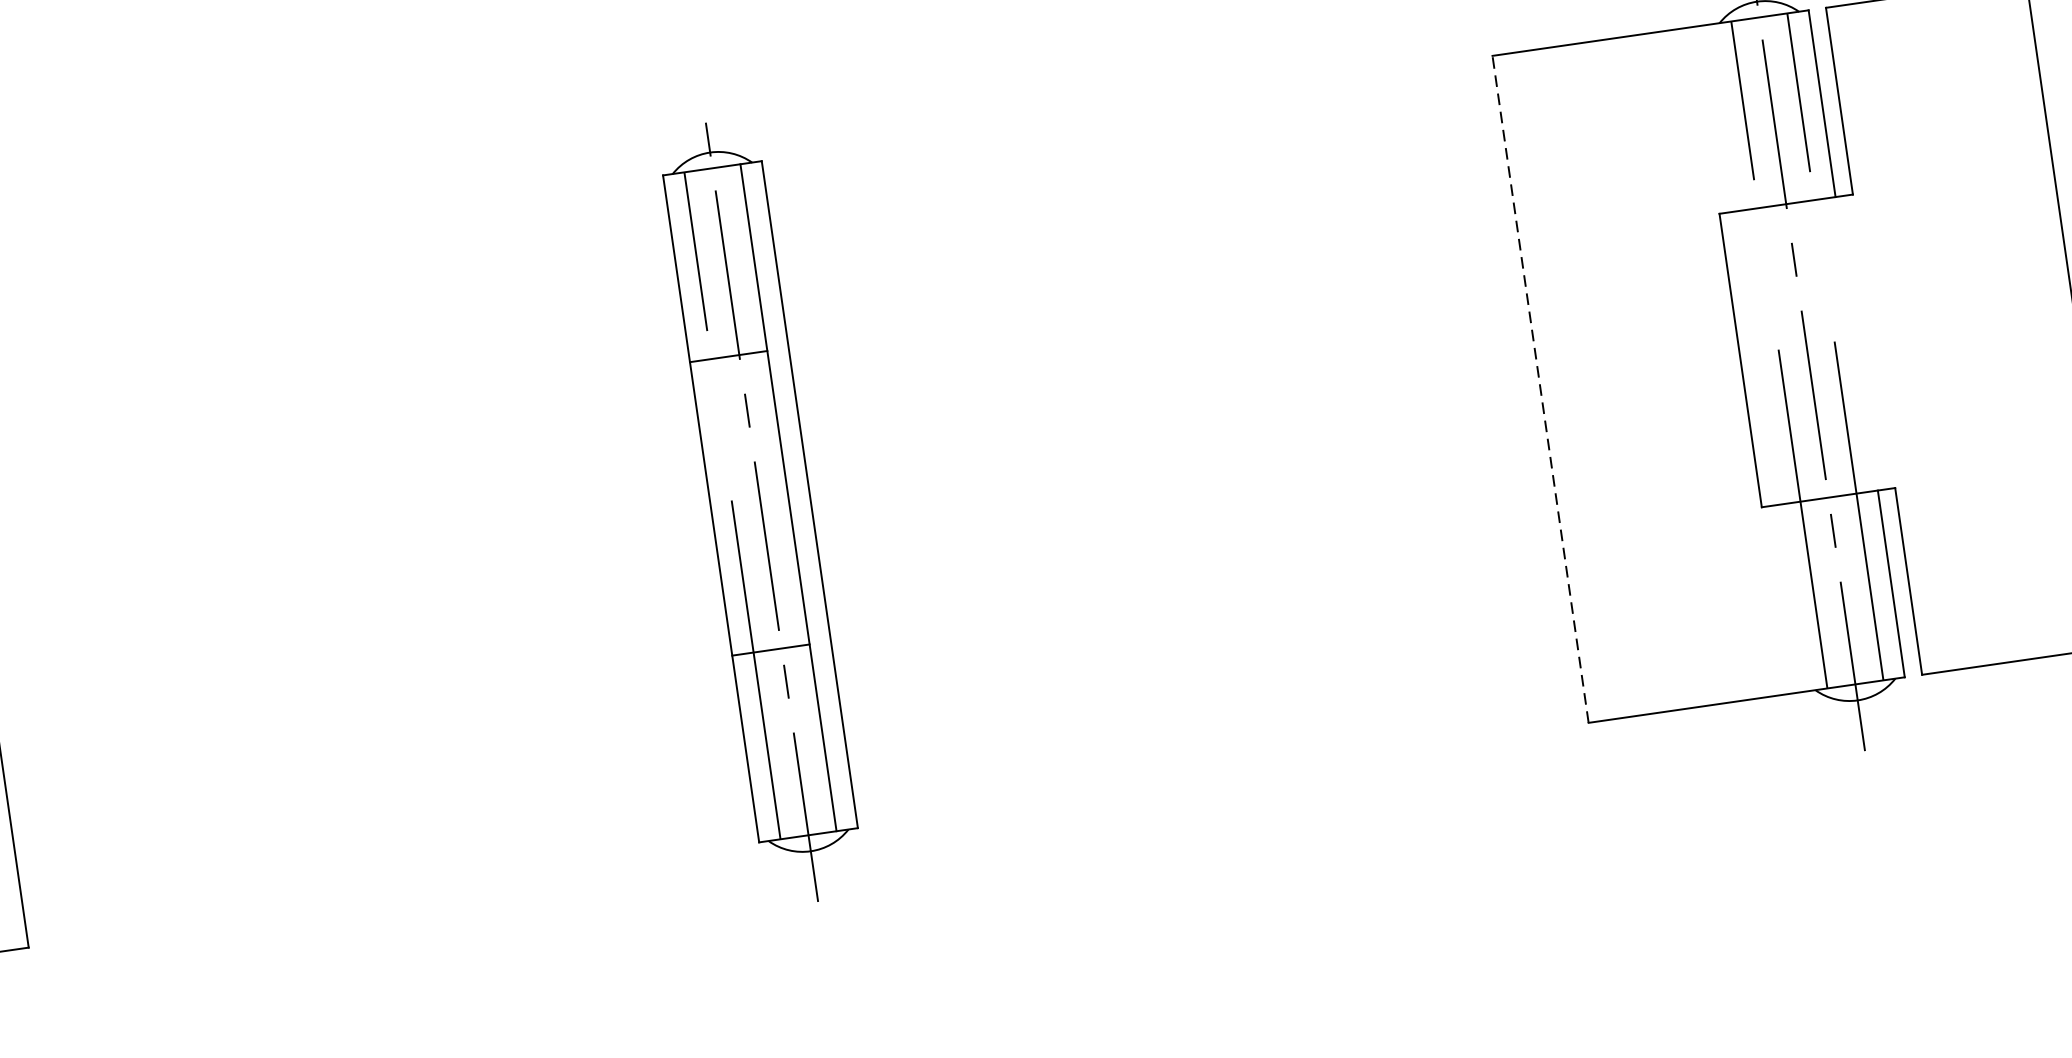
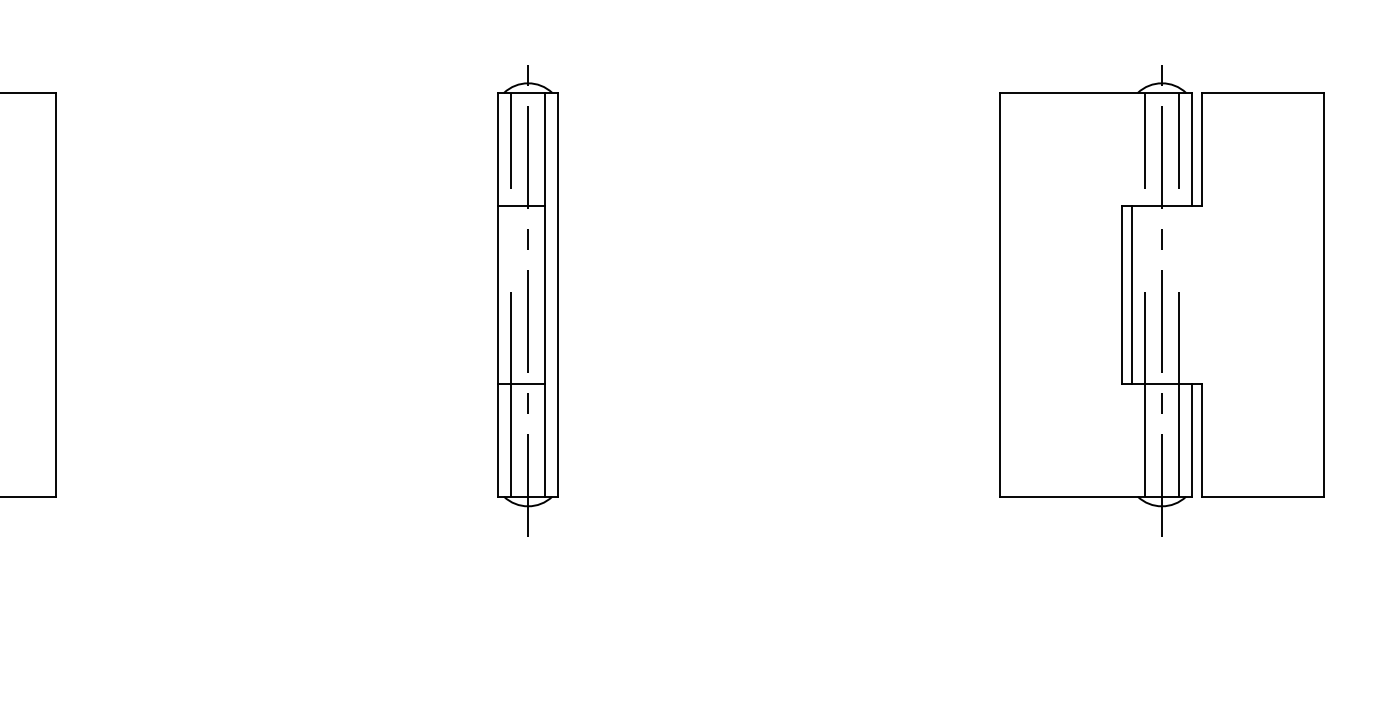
line: (1758, 357) -> (1132, 294), added
line: (1540, 388) -> (1000, 294), dashed -> solid

